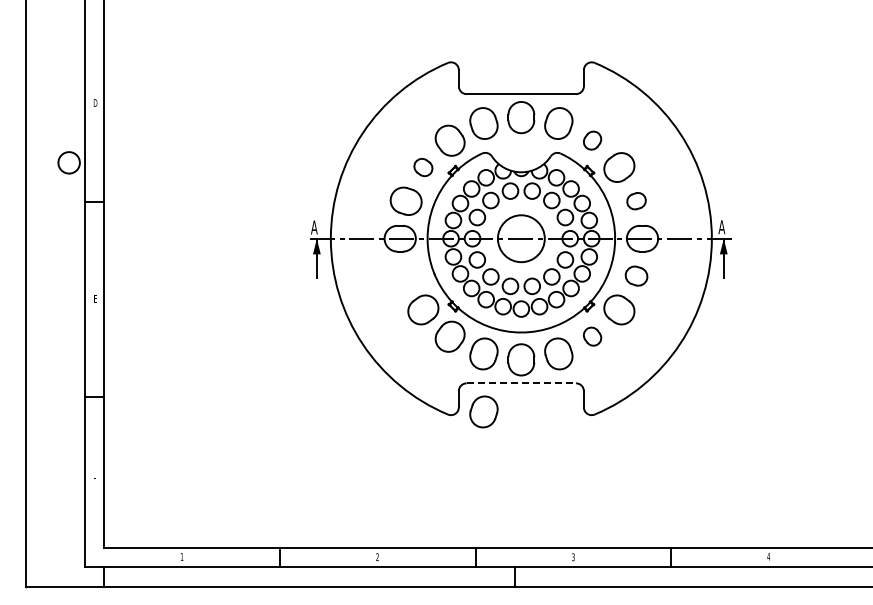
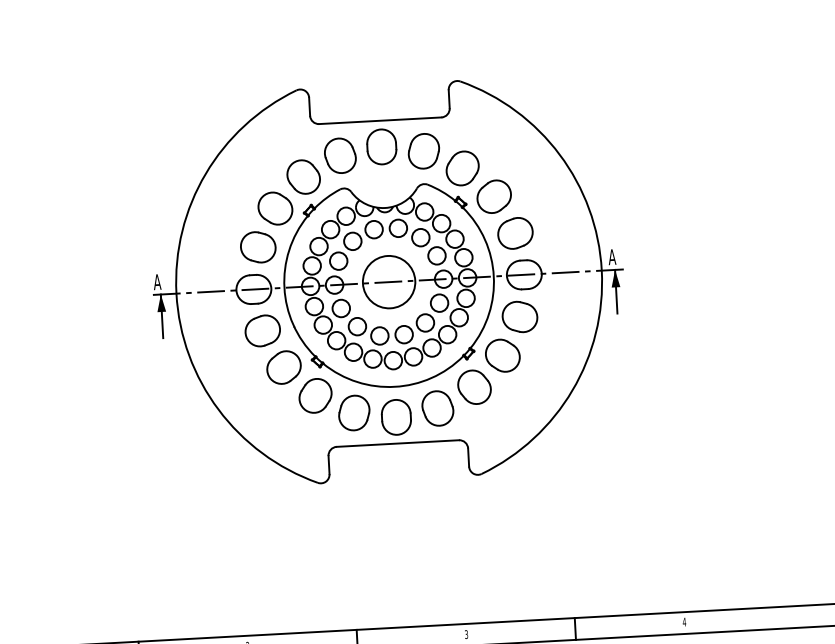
part: (592, 140) -> (462, 168), size x1.67
part: (423, 167) -> (275, 208), size x1.67
part: (636, 200) -> (515, 232), size x1.67
part: (405, 275) -> (262, 330), added
part: (636, 275) -> (519, 316), size x1.43
part: (592, 336) -> (474, 386), size x1.67
line: (521, 383) -> (398, 443), dashed -> solid
part: (483, 411) -> (357, 477), removed

